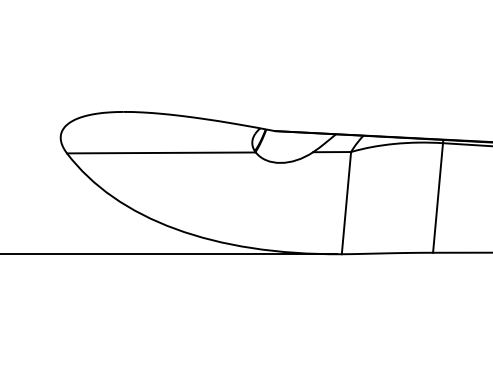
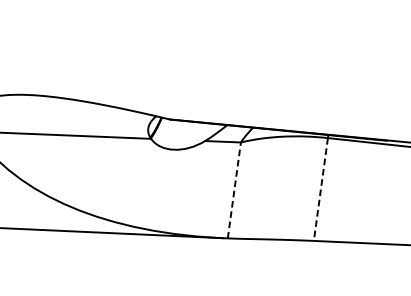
line: (437, 198) -> (320, 189), solid -> dashed
line: (346, 202) -> (234, 189), solid -> dashed

